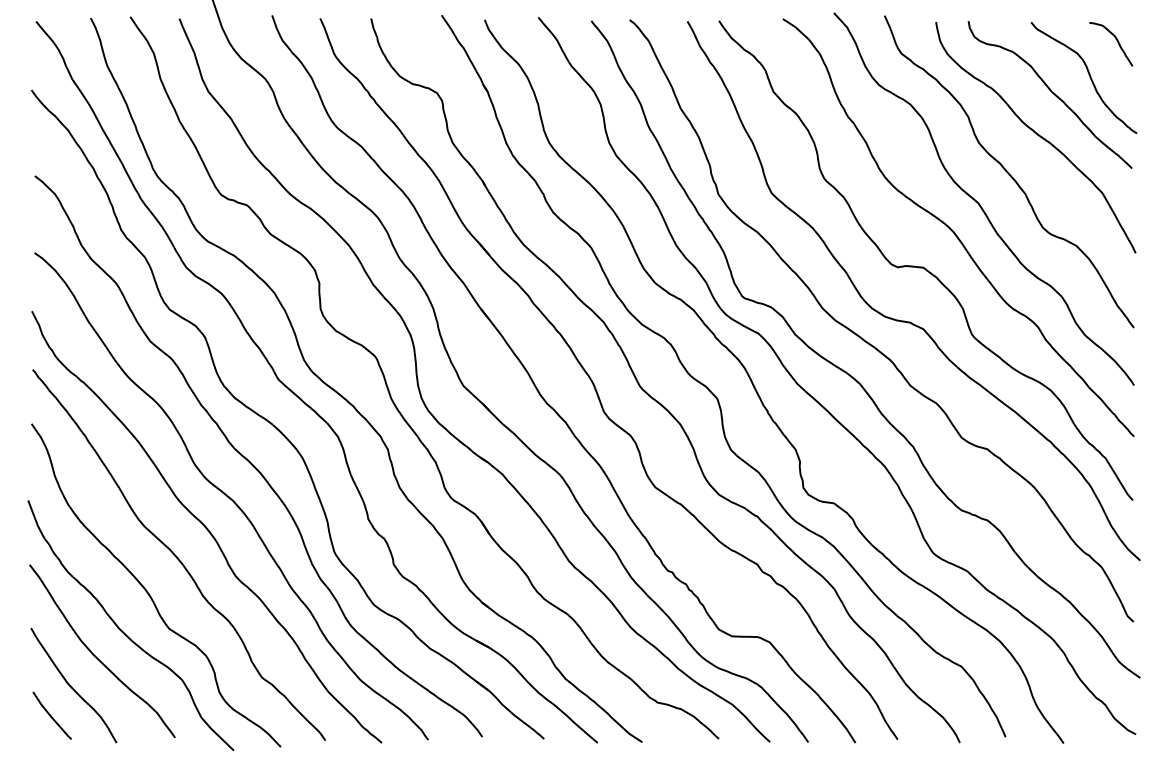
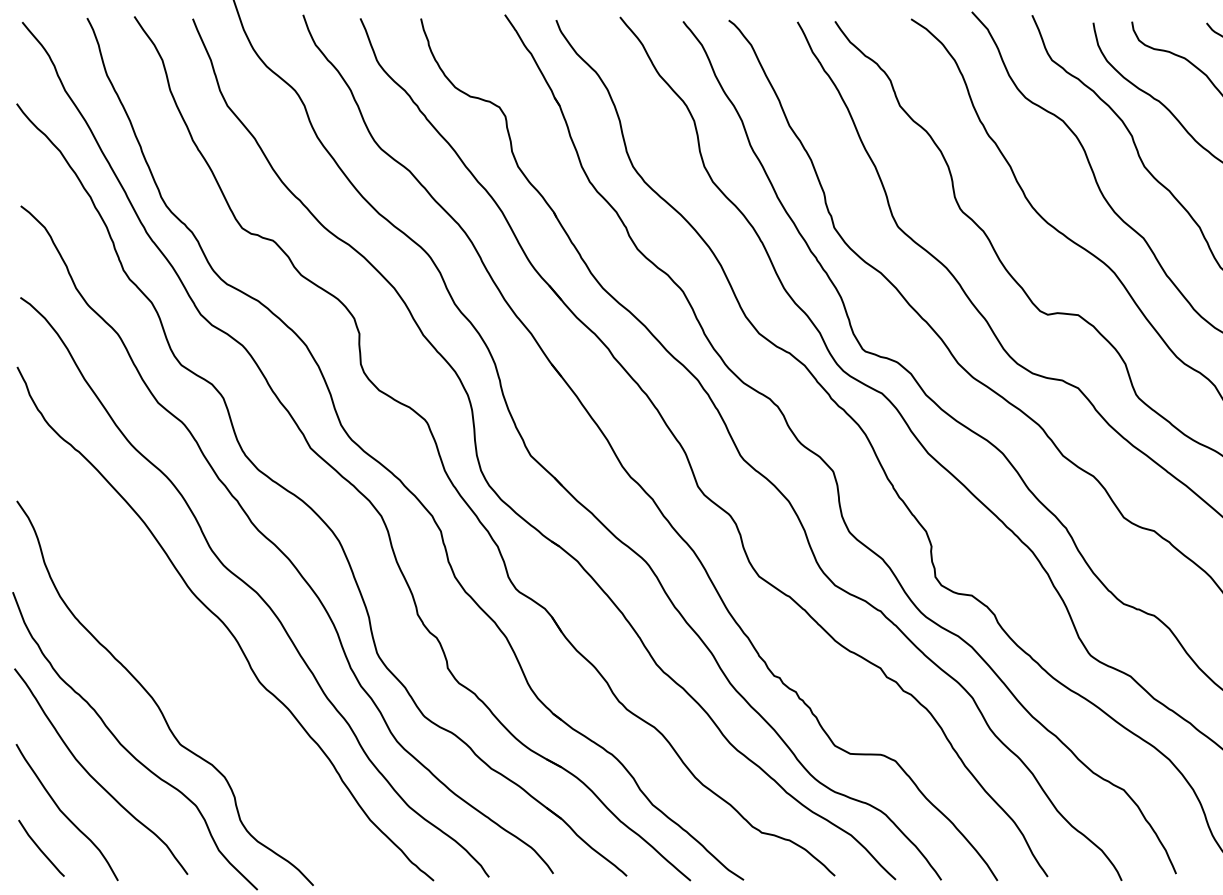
curve: (176, 555) -> (189, 657), removed

